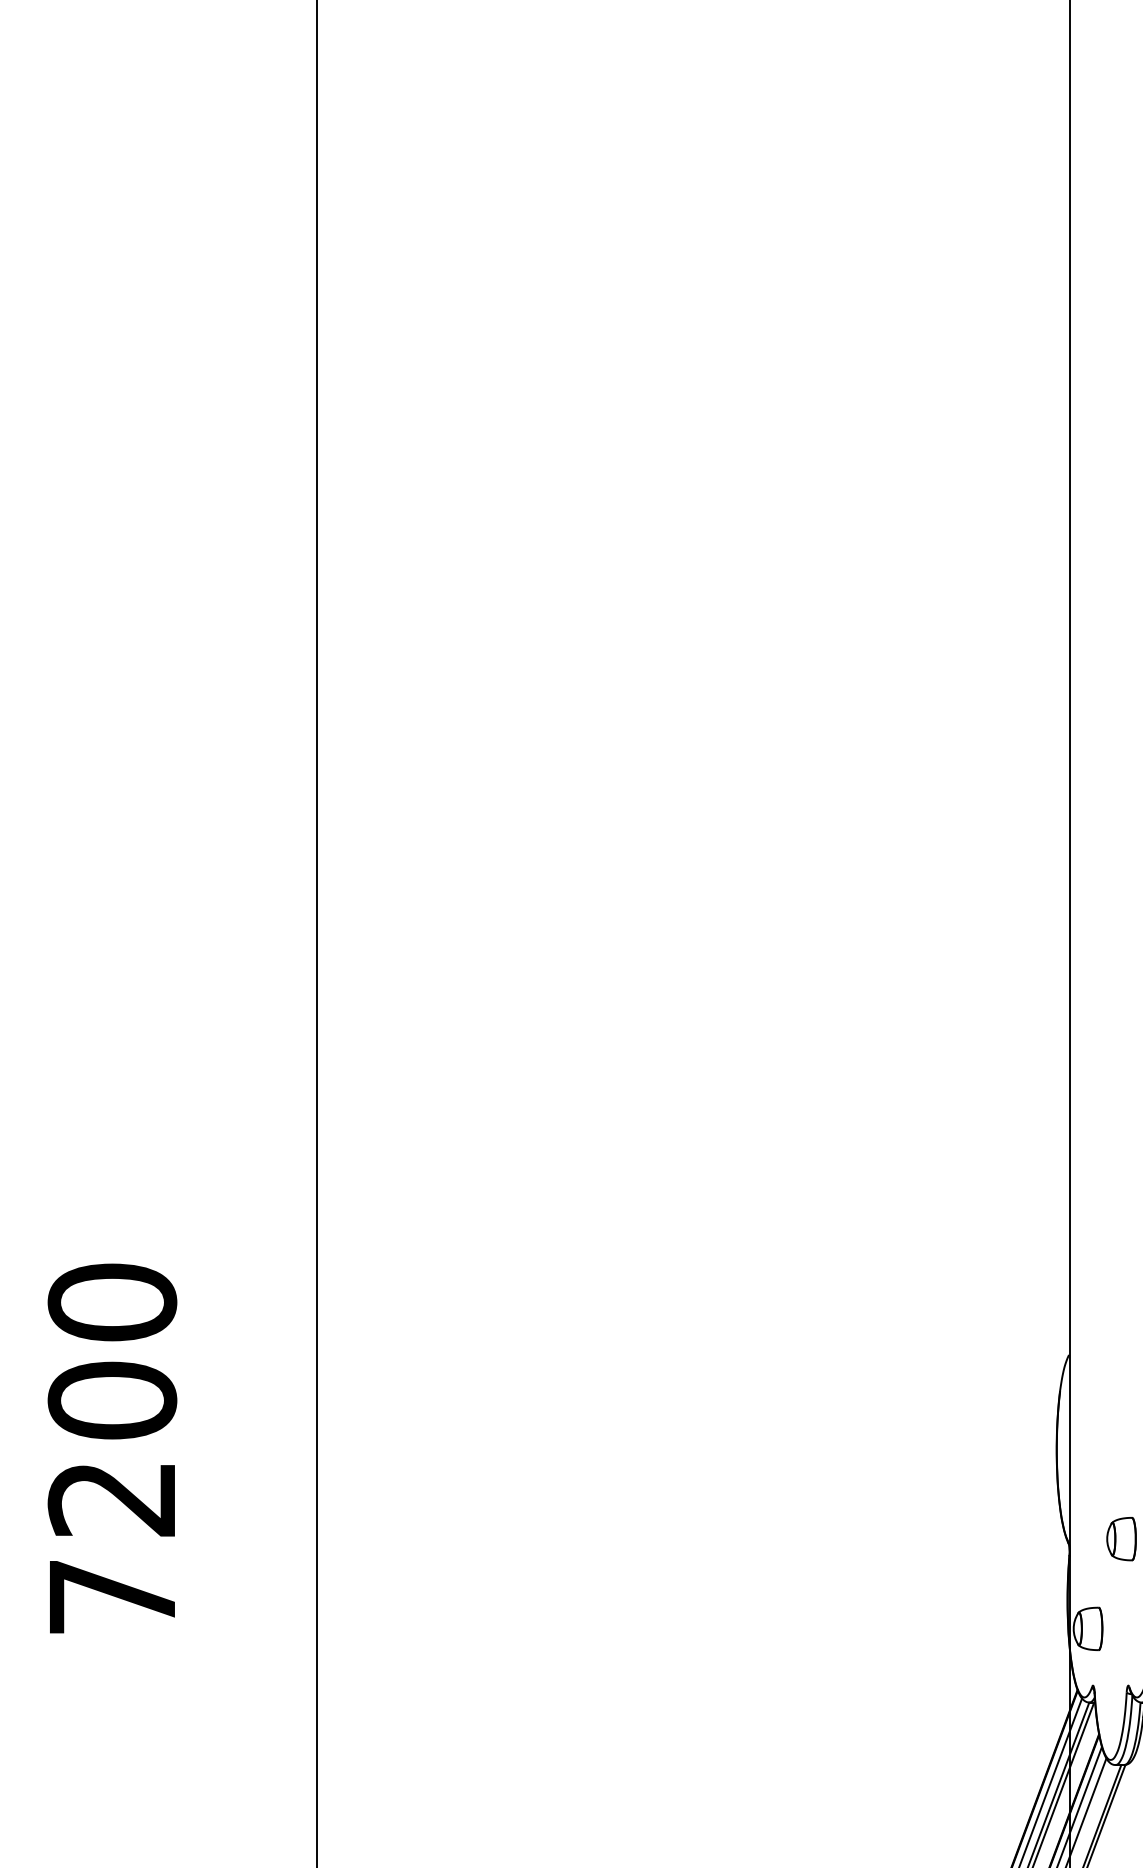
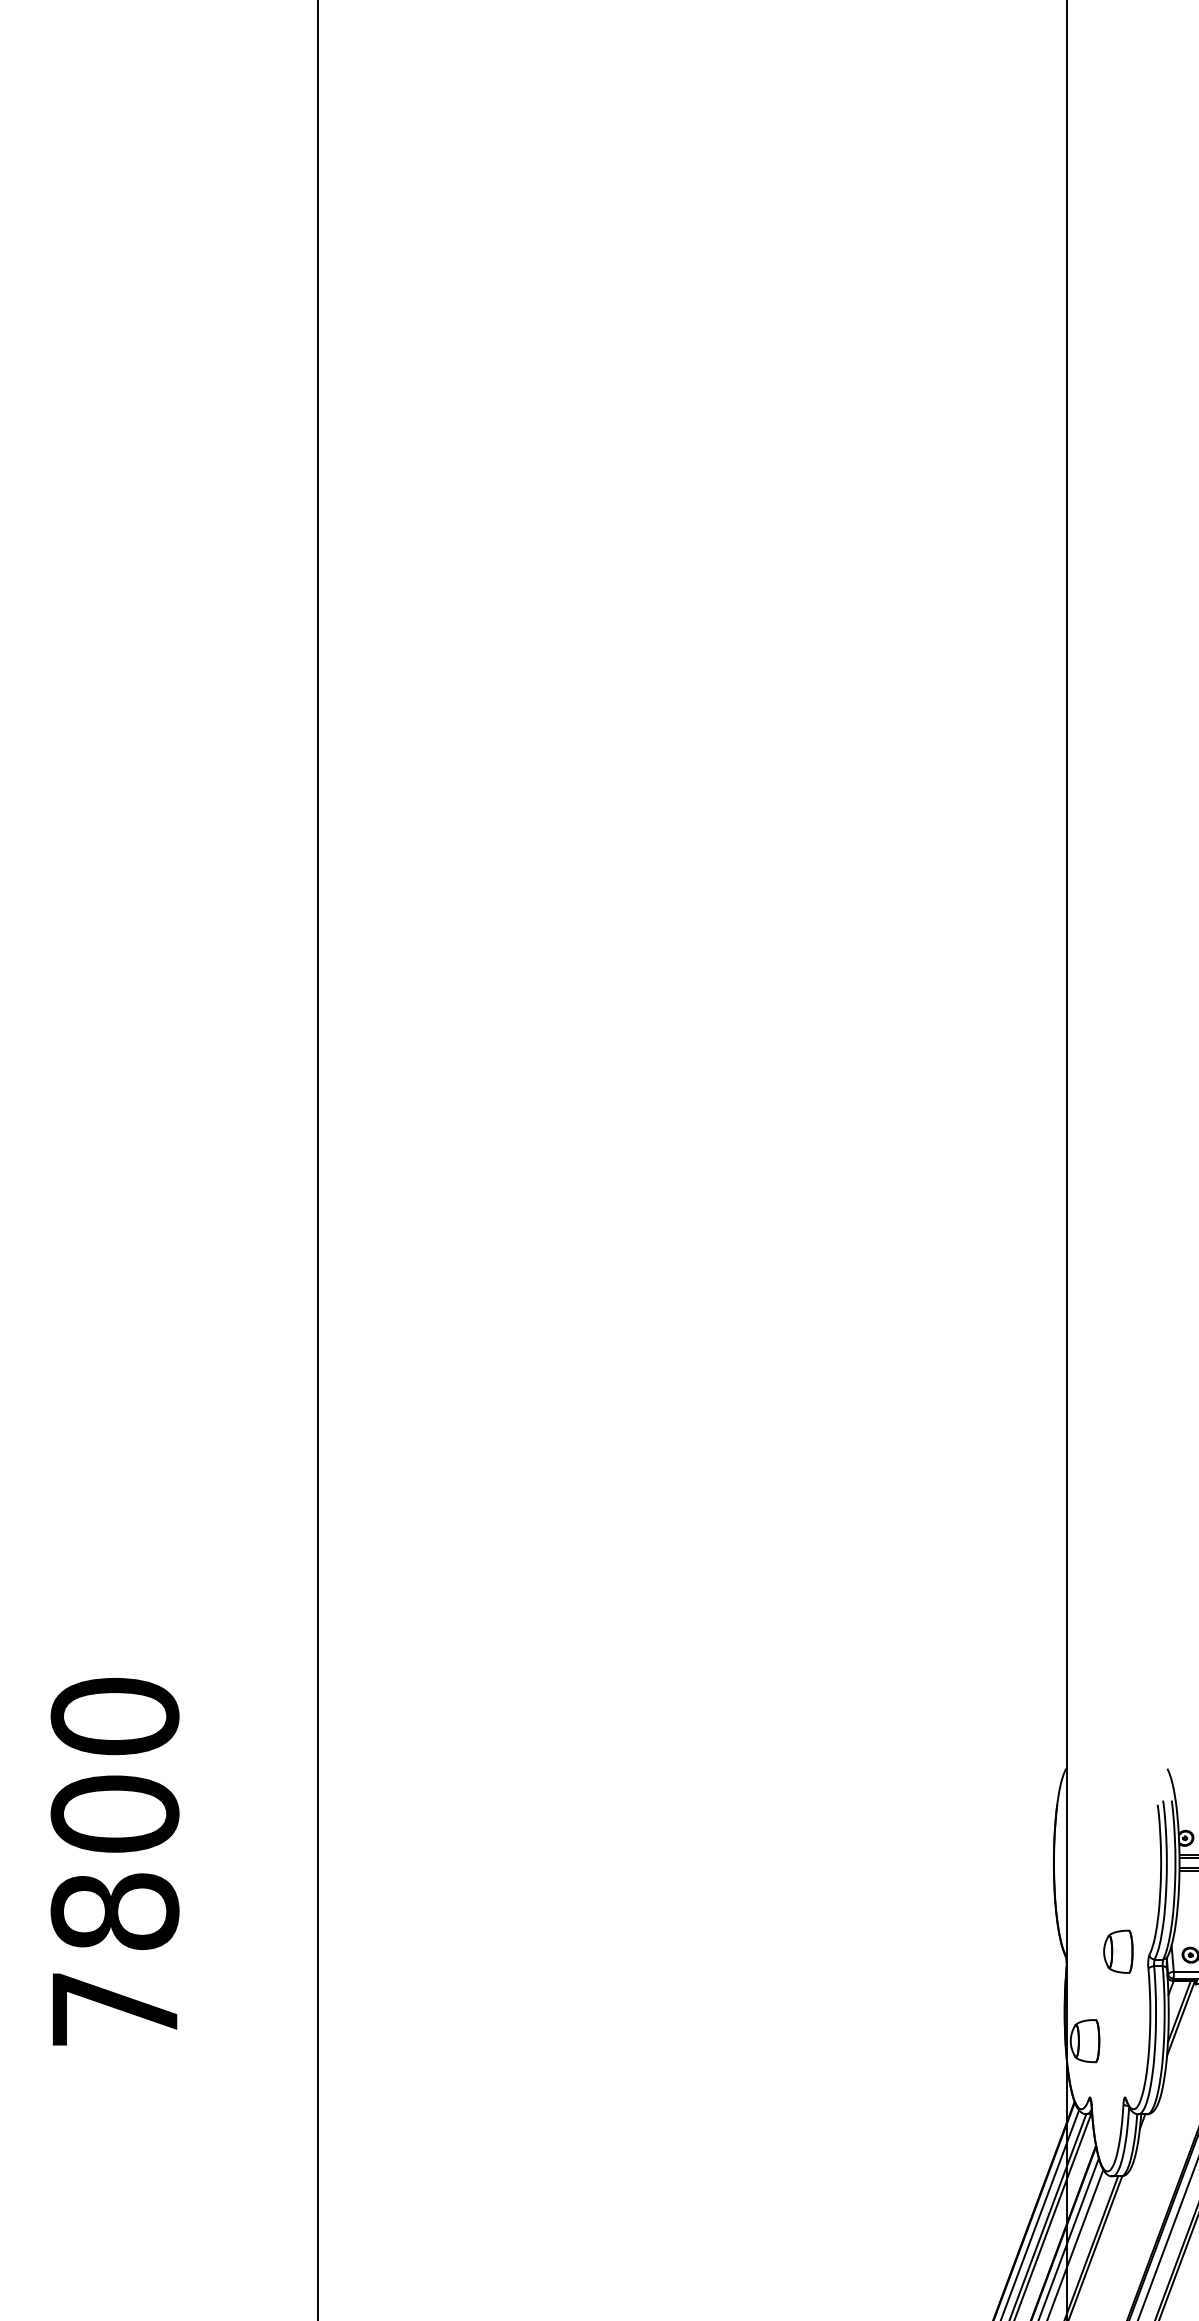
text: (111, 1498) -> (114, 1911), 7200 -> 7800

